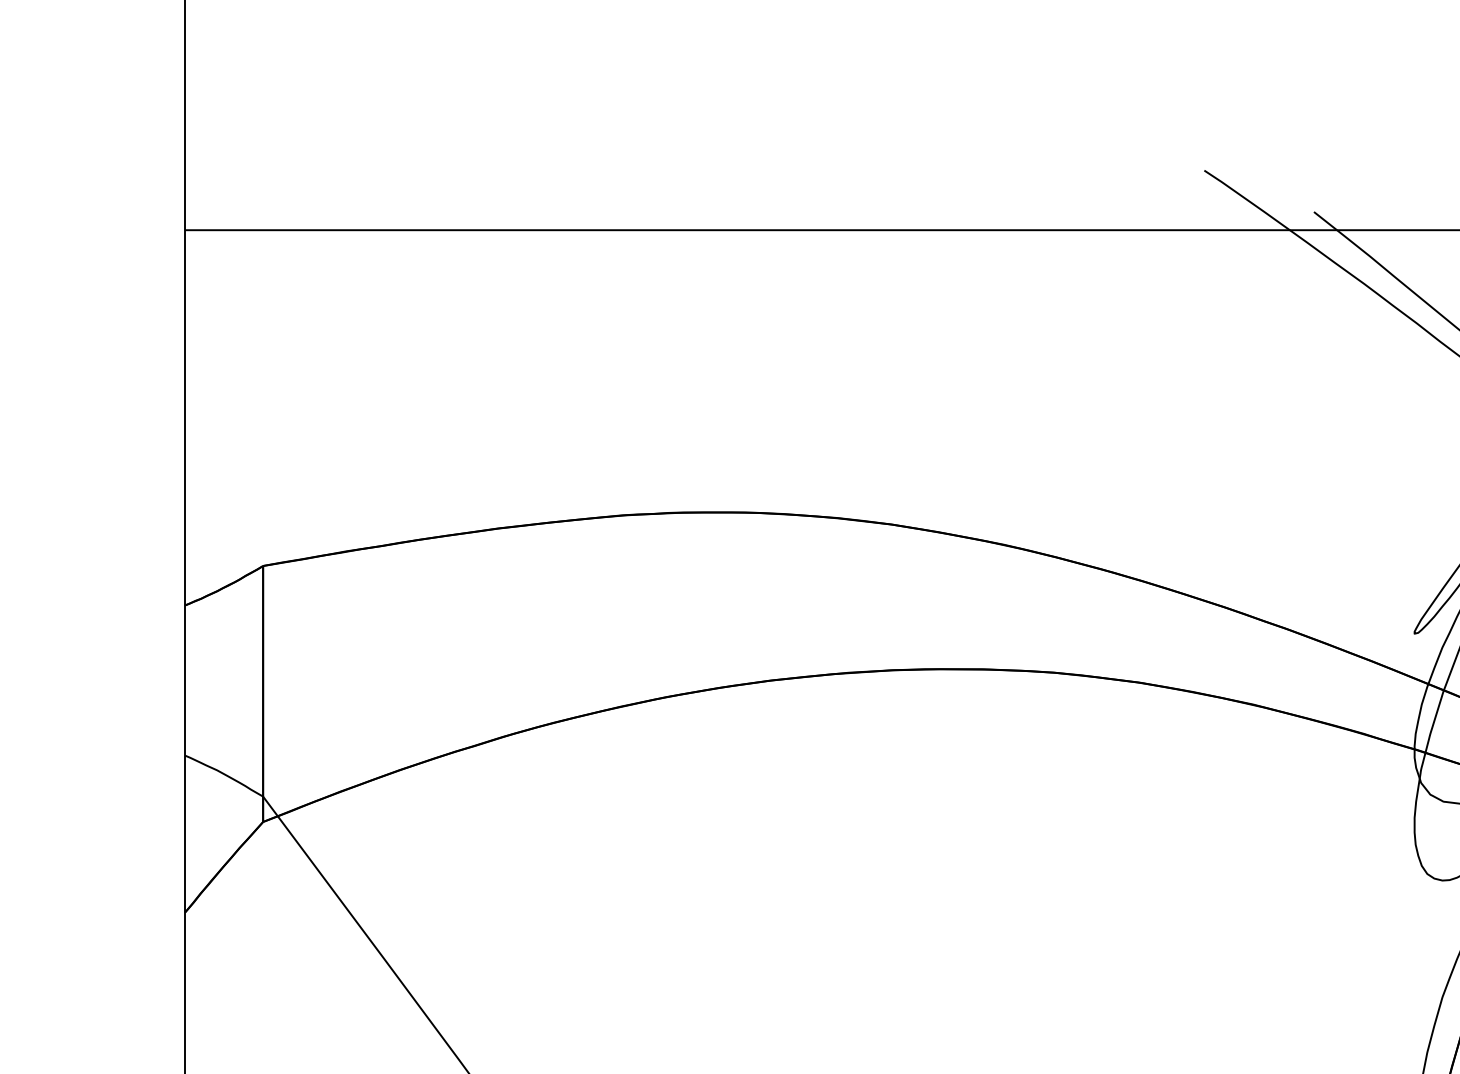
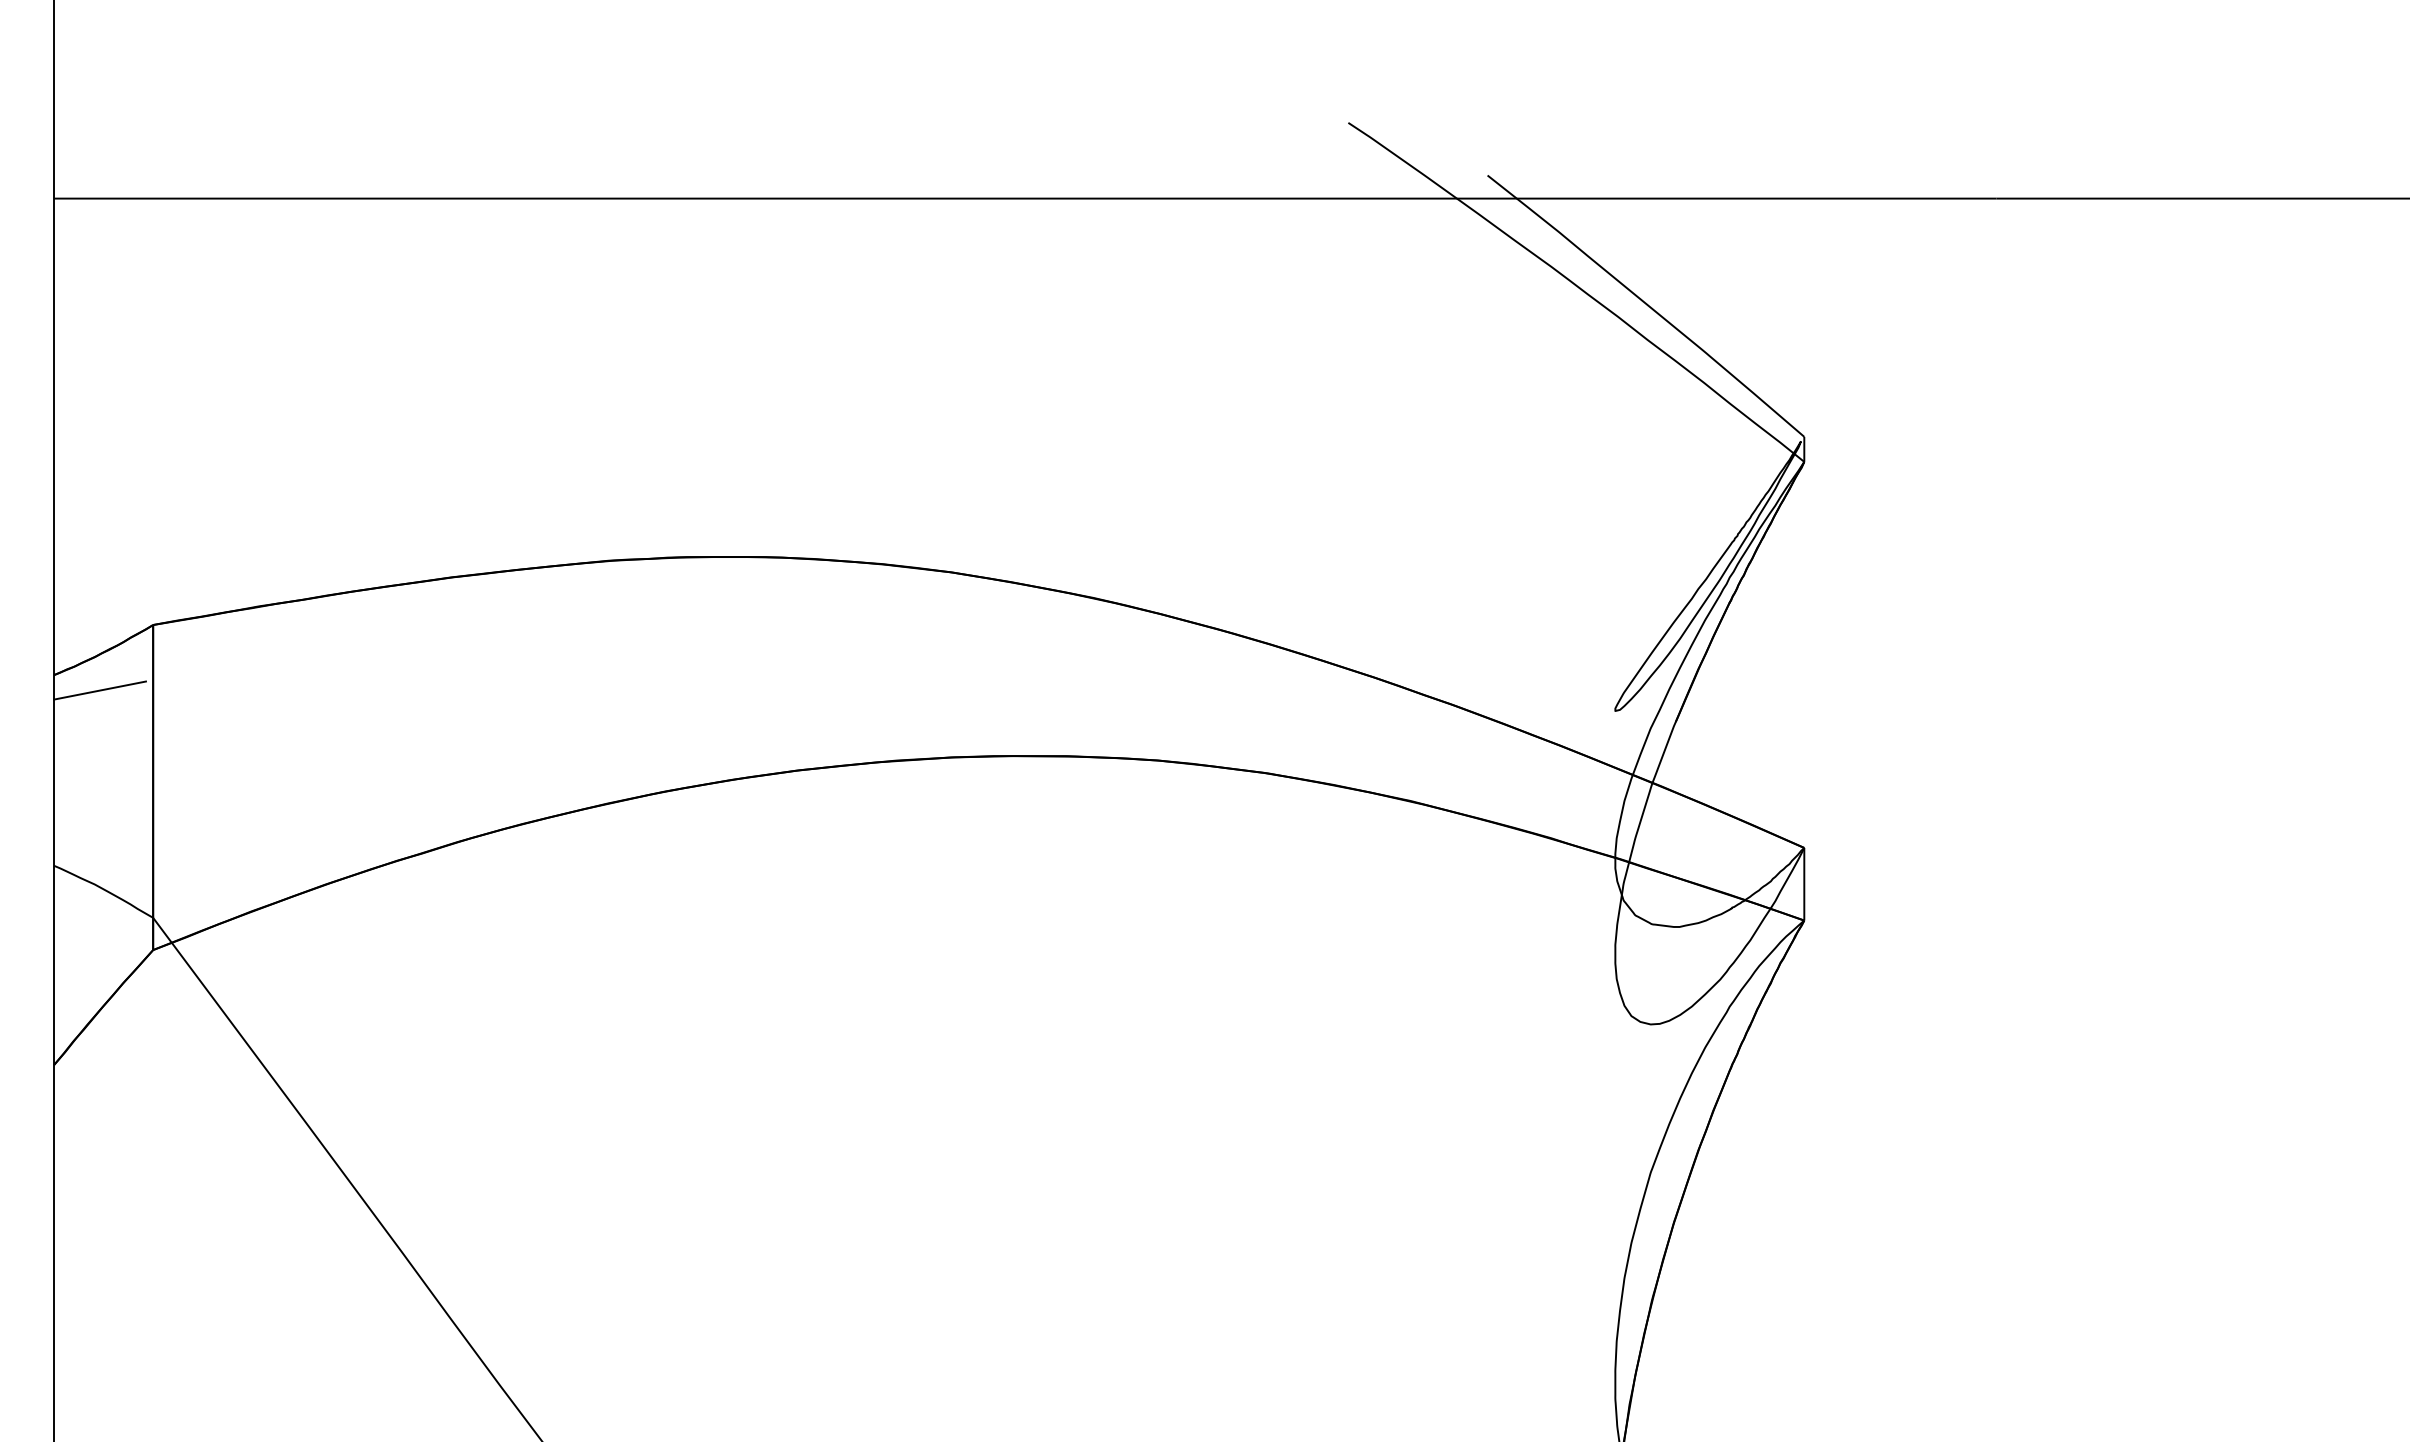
line: (220, 617) -> (99, 690), added

